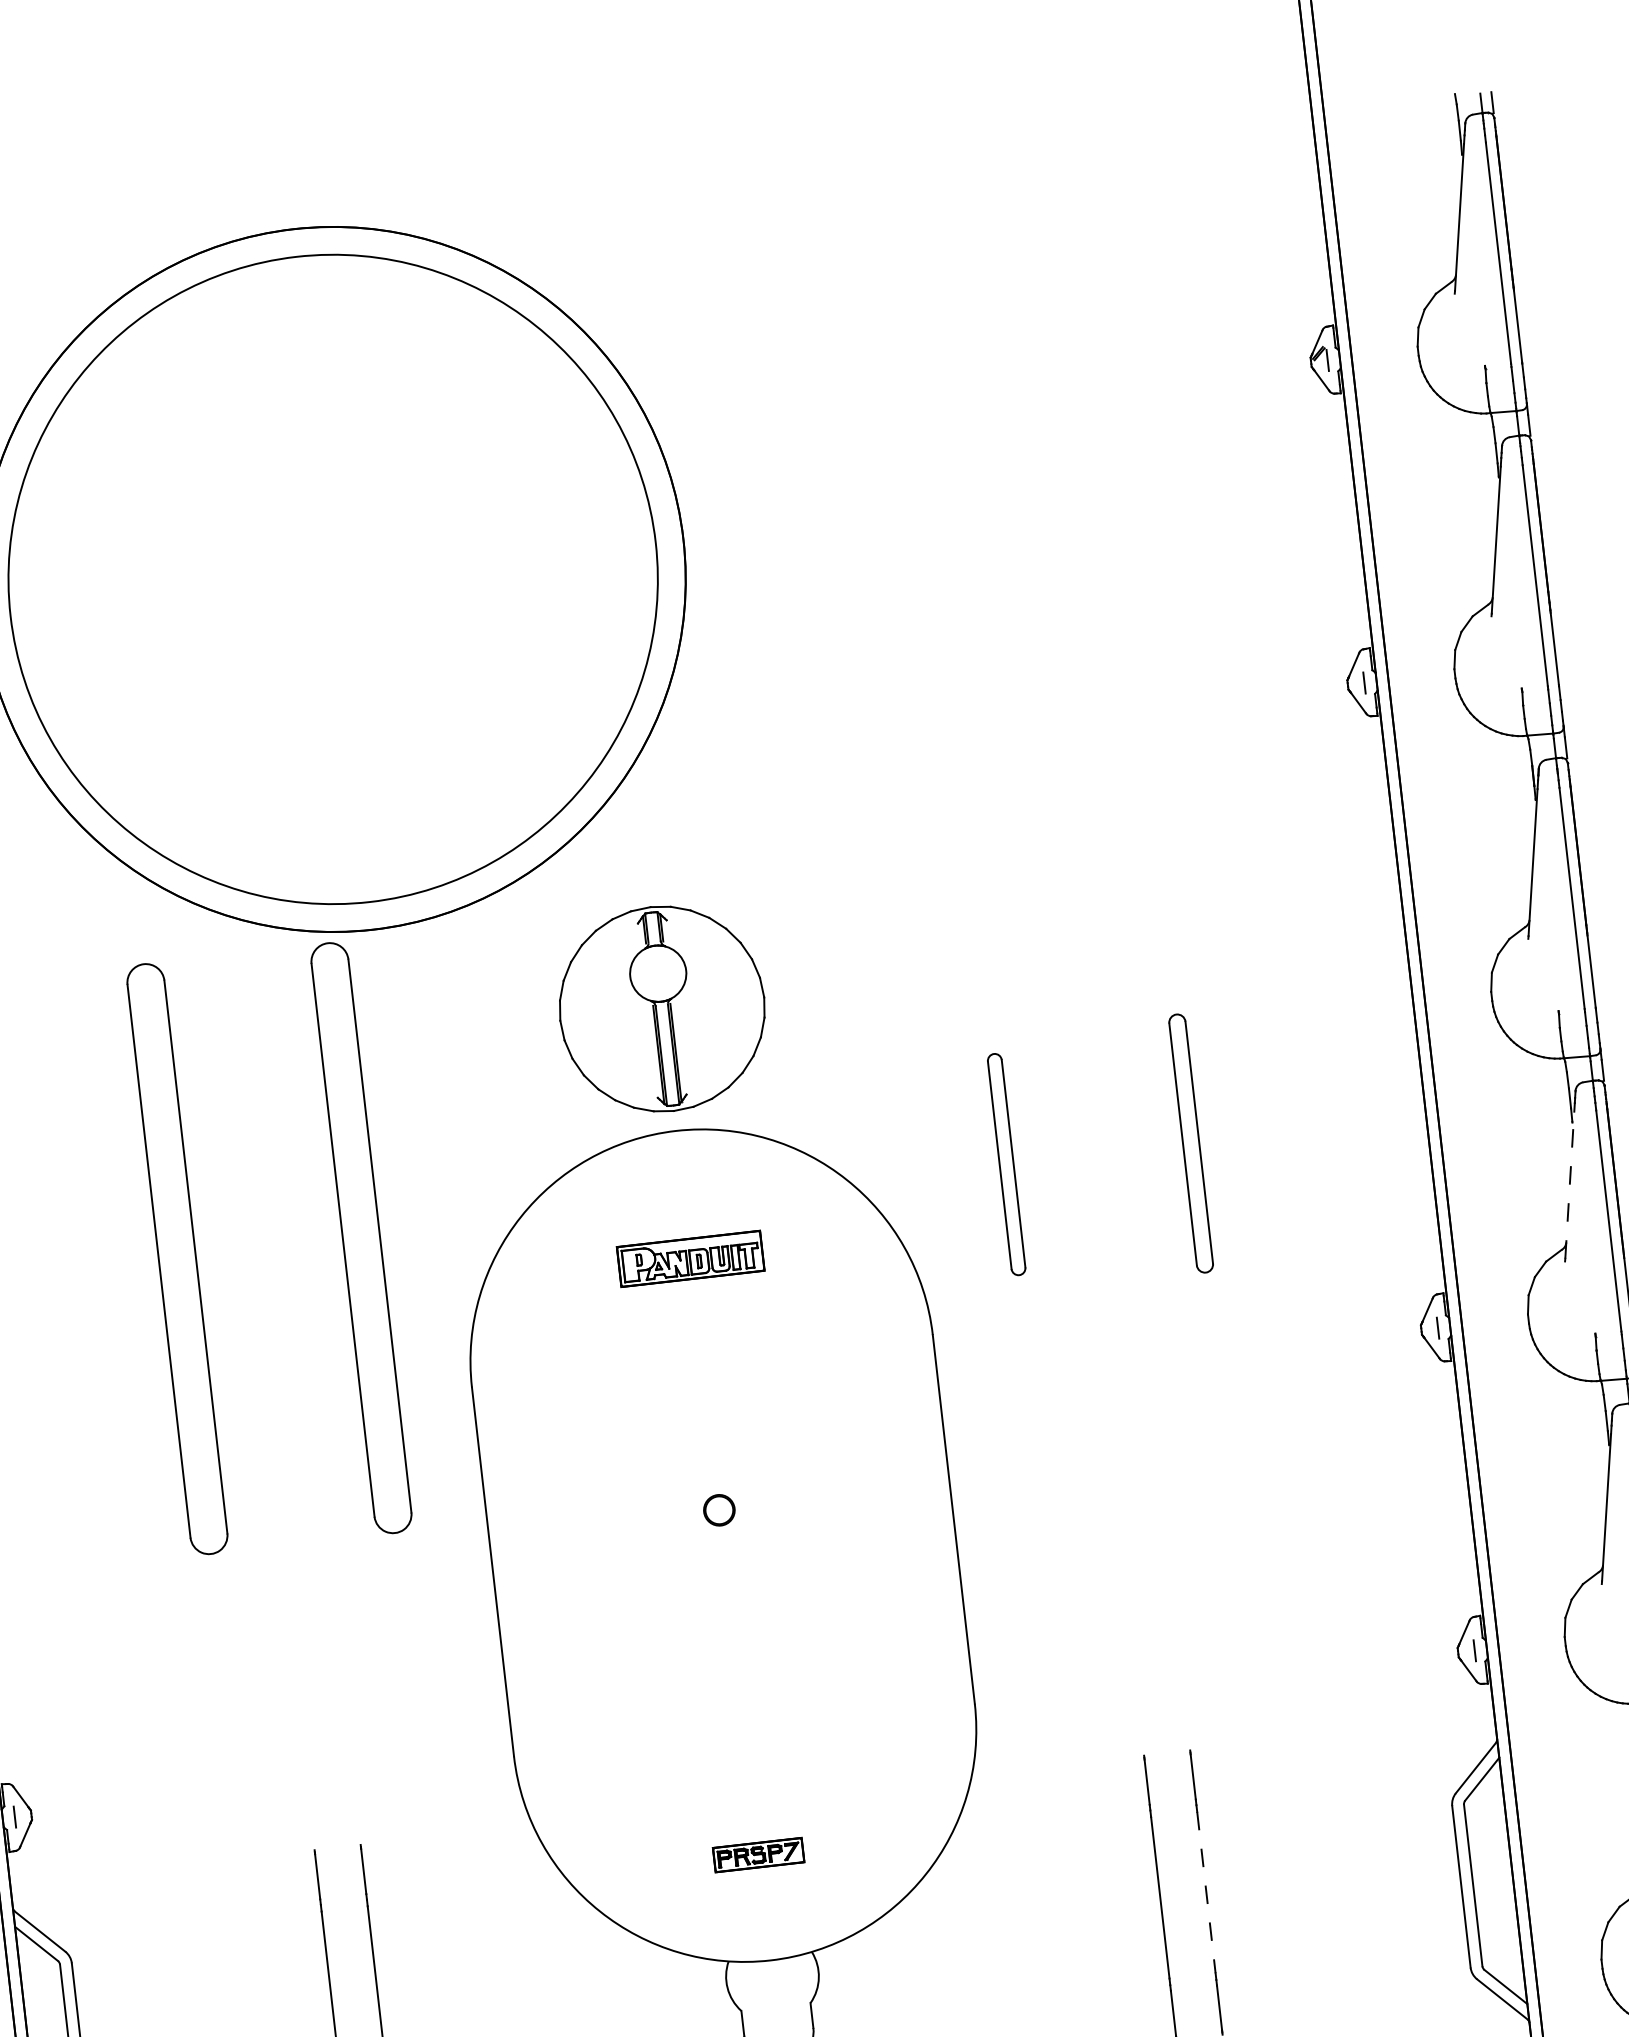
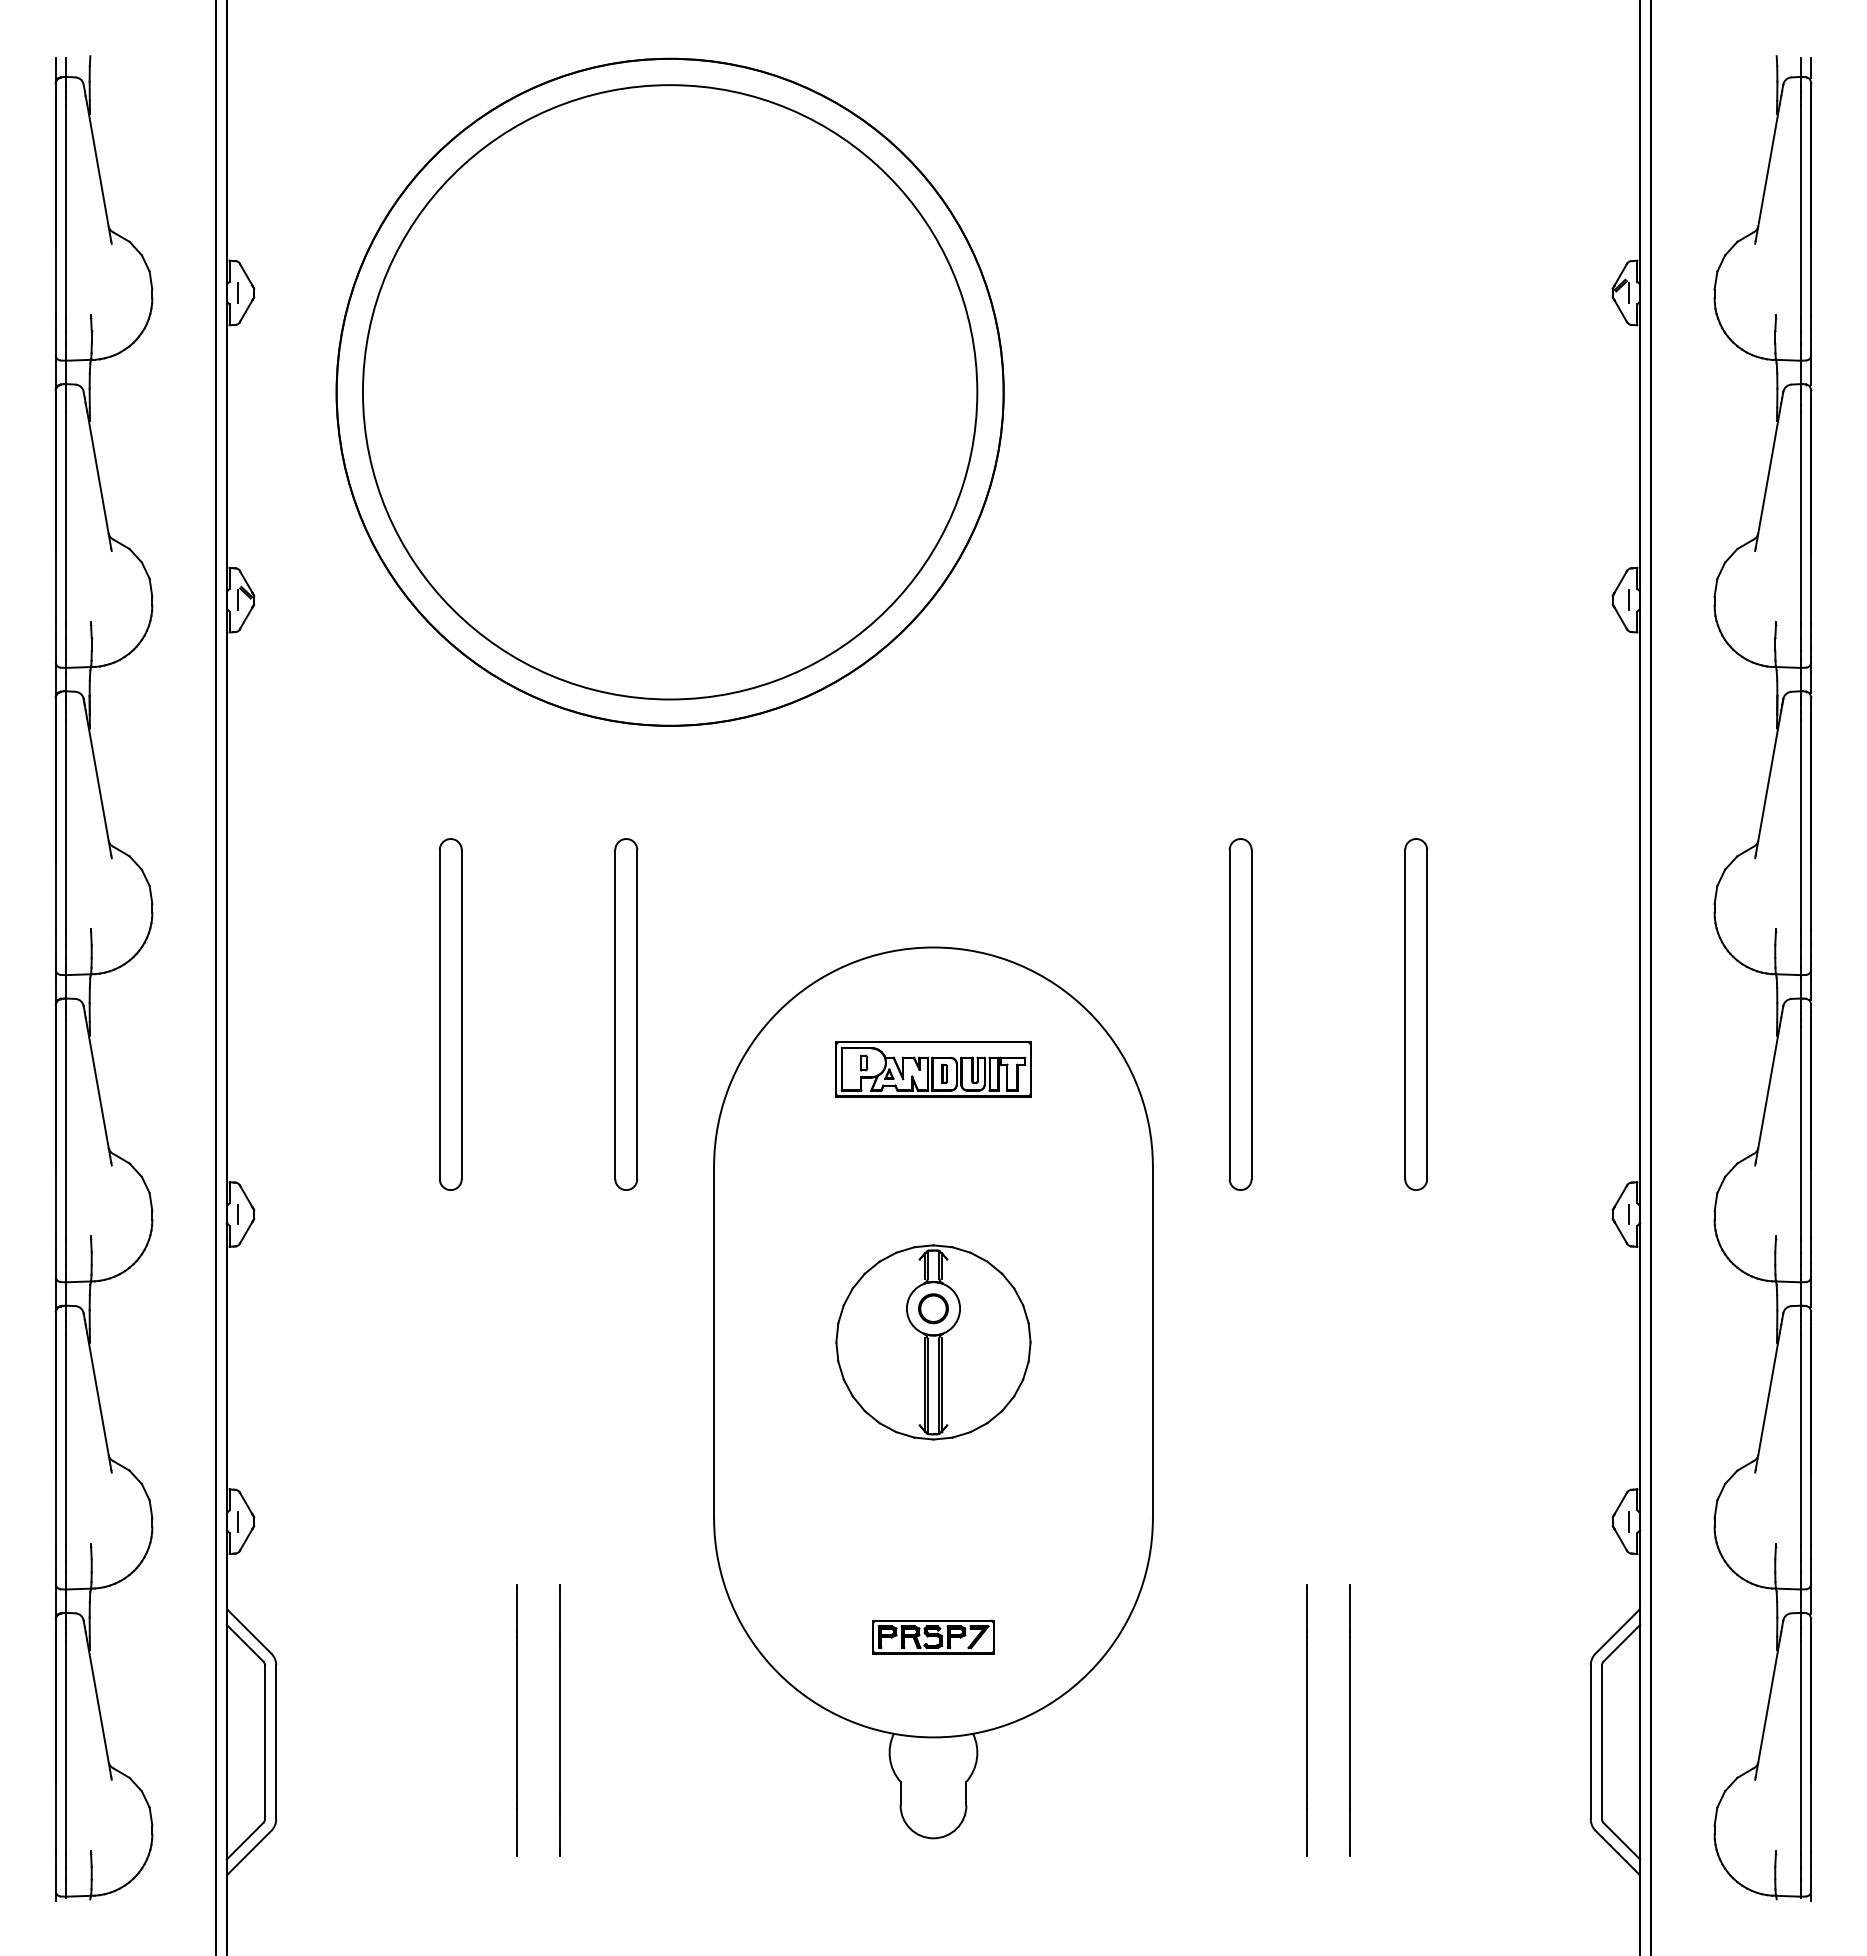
part: (662, 1009) -> (933, 1342), moved
part: (1191, 1143) -> (1416, 1014), size x1.43
part: (1006, 1164) -> (1240, 1014), size x1.67
line: (1569, 1185) -> (1767, 1094), dashed -> solid
part: (361, 1238) -> (626, 1014), size x0.62
part: (176, 1259) -> (450, 1014), size x0.62
part: (690, 1259) -> (933, 1069), size x1.43
part: (758, 1854) -> (933, 1636), size x1.43
line: (1206, 1892) -> (1350, 1720), dashed -> solid

